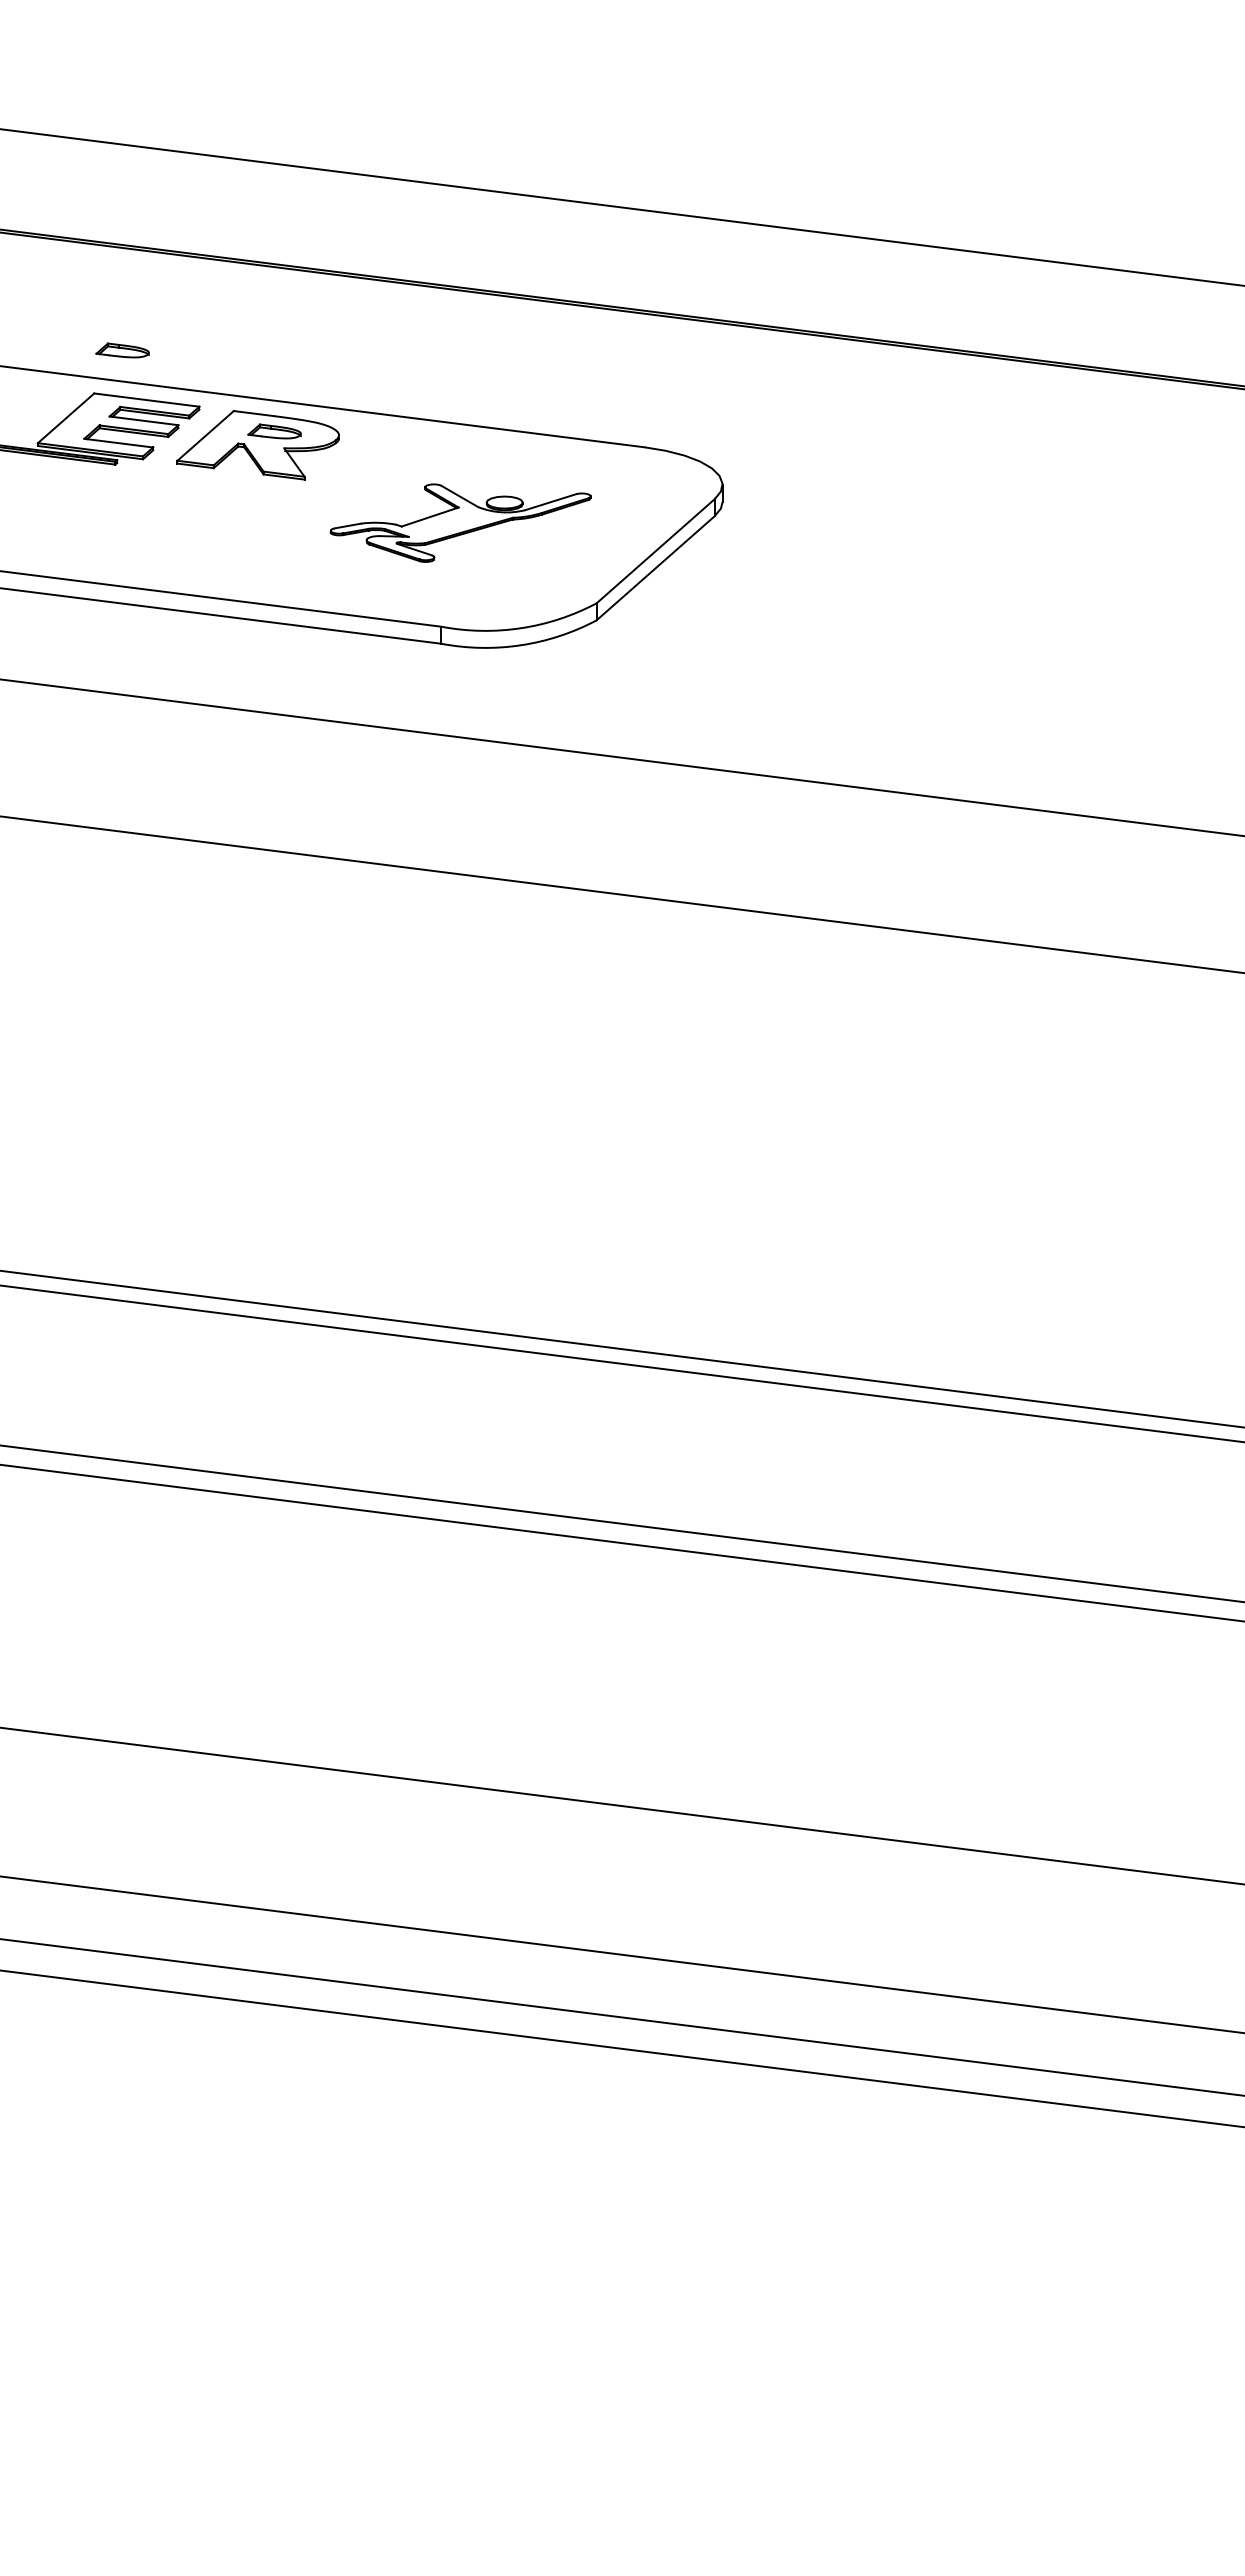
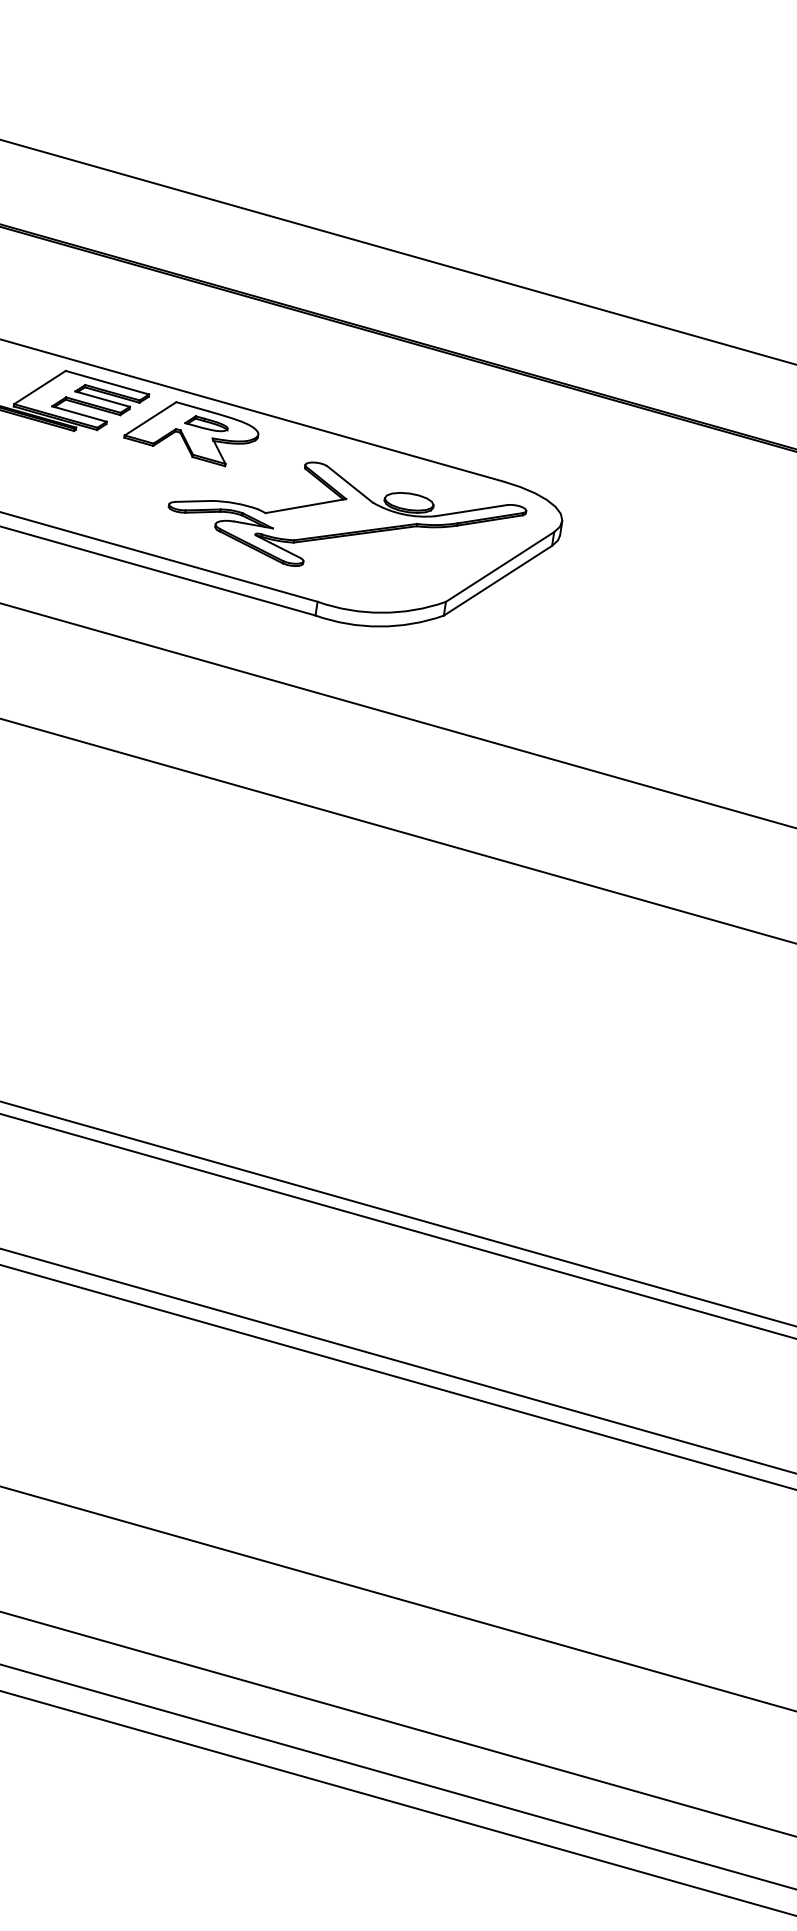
part: (122, 350) -> (93, 339), removed
part: (460, 522) -> (345, 519), size x1.67

